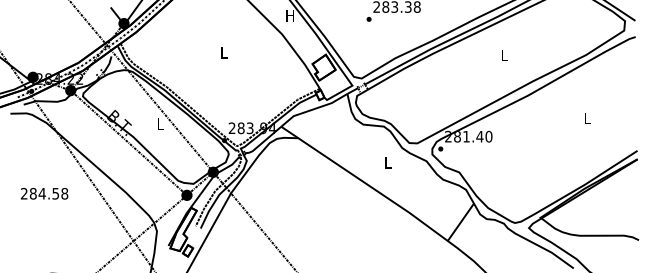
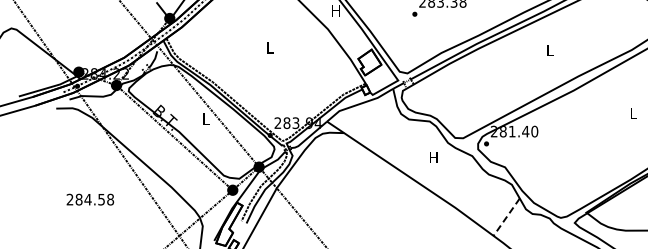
text: (387, 162) -> (433, 157), L -> H
text: (44, 193) -> (90, 199), moved
line: (460, 222) -> (506, 217), solid -> dashed

